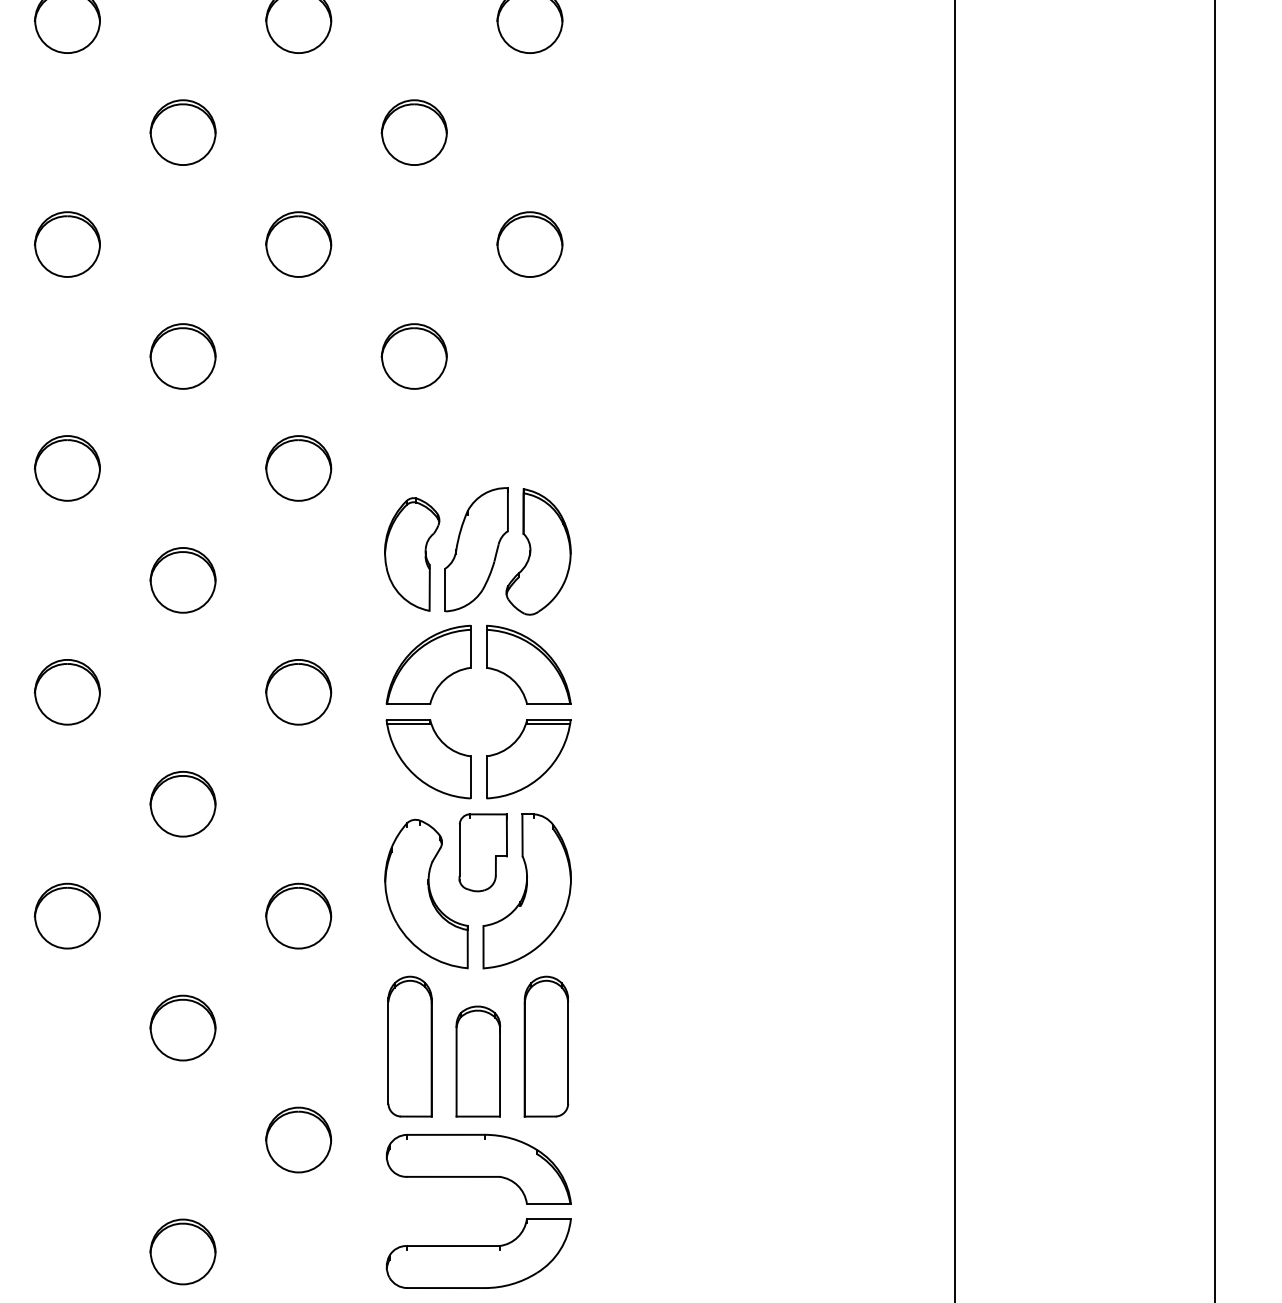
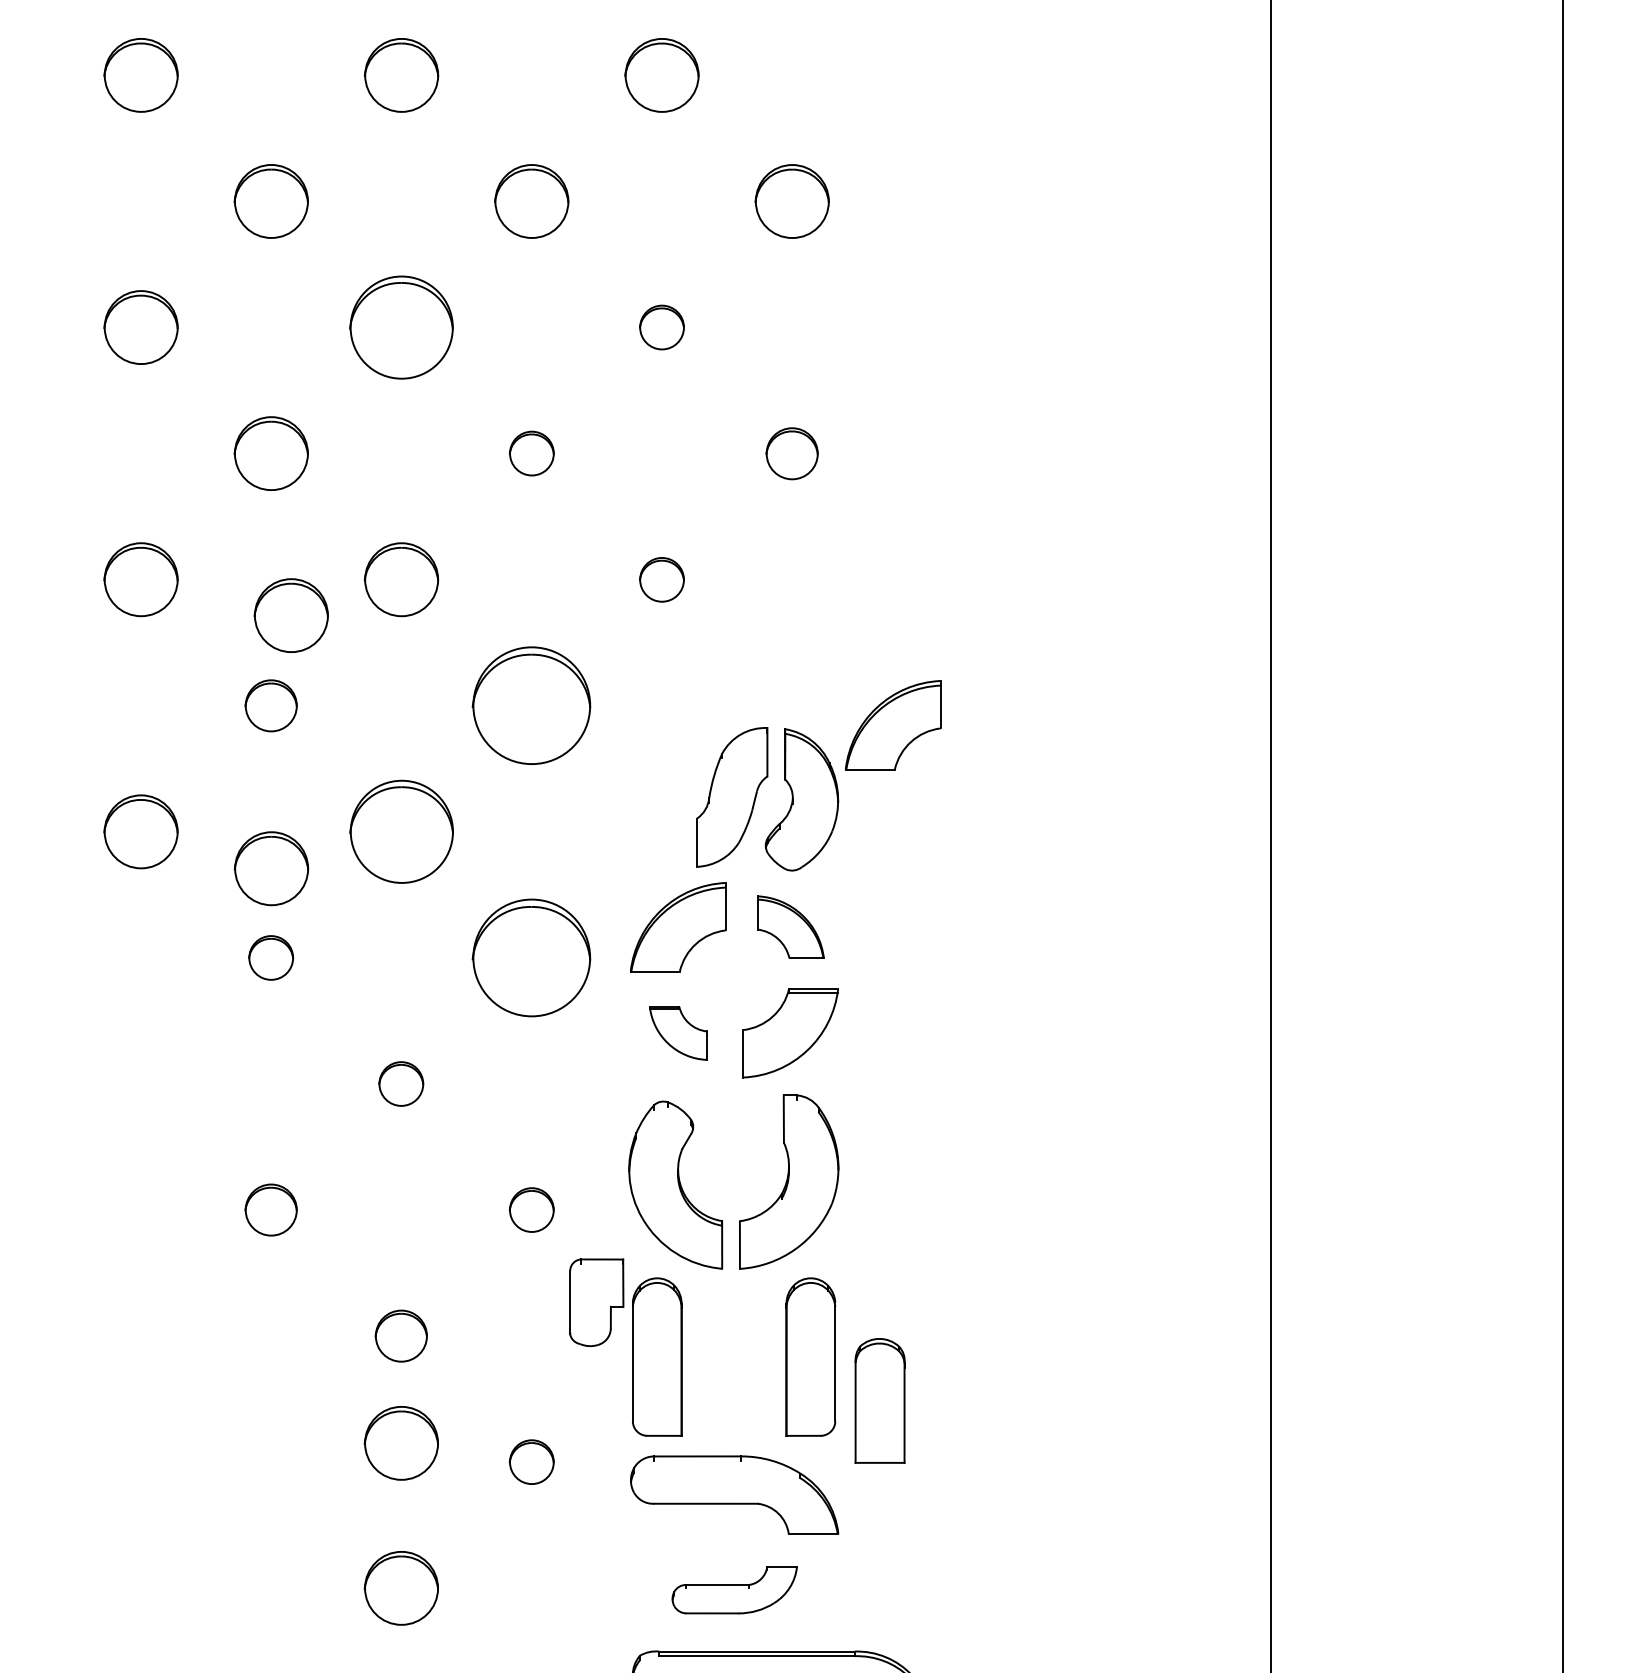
part: (183, 132) -> (401, 327), size x1.4
part: (413, 132) -> (661, 327), size x0.6
part: (298, 244) -> (531, 453), size x0.6
part: (529, 244) -> (791, 453), size x0.7
part: (413, 356) -> (661, 579), size x0.6
part: (84, 388) -> (290, 615), added
part: (66, 468) -> (270, 705), size x0.7
part: (298, 468) -> (531, 705), size x1.6
part: (619, 485) -> (893, 725), added
part: (412, 554) -> (659, 802), removed
part: (182, 580) -> (400, 831), size x1.4
part: (67, 612) -> (271, 868), added
part: (528, 665) -> (790, 927), size x0.7
part: (66, 691) -> (270, 957), size x0.6
part: (298, 691) -> (531, 957), size x1.6
part: (428, 759) -> (678, 1033), size x0.6
part: (182, 803) -> (400, 1083), size x0.6
part: (483, 852) -> (596, 1302), moved
part: (66, 915) -> (270, 1209), size x0.7
part: (298, 915) -> (531, 1209), size x0.6
part: (182, 1027) -> (400, 1335), size x0.7
part: (477, 1061) -> (879, 1400), moved
part: (182, 1123) -> (400, 1443), added
part: (298, 1139) -> (531, 1461), size x0.6
part: (478, 1252) -> (734, 1589), size x0.6

